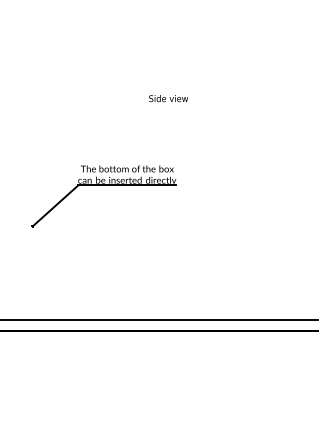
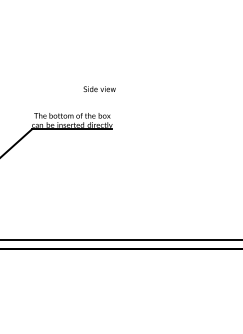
text: (168, 98) -> (99, 89), moved

